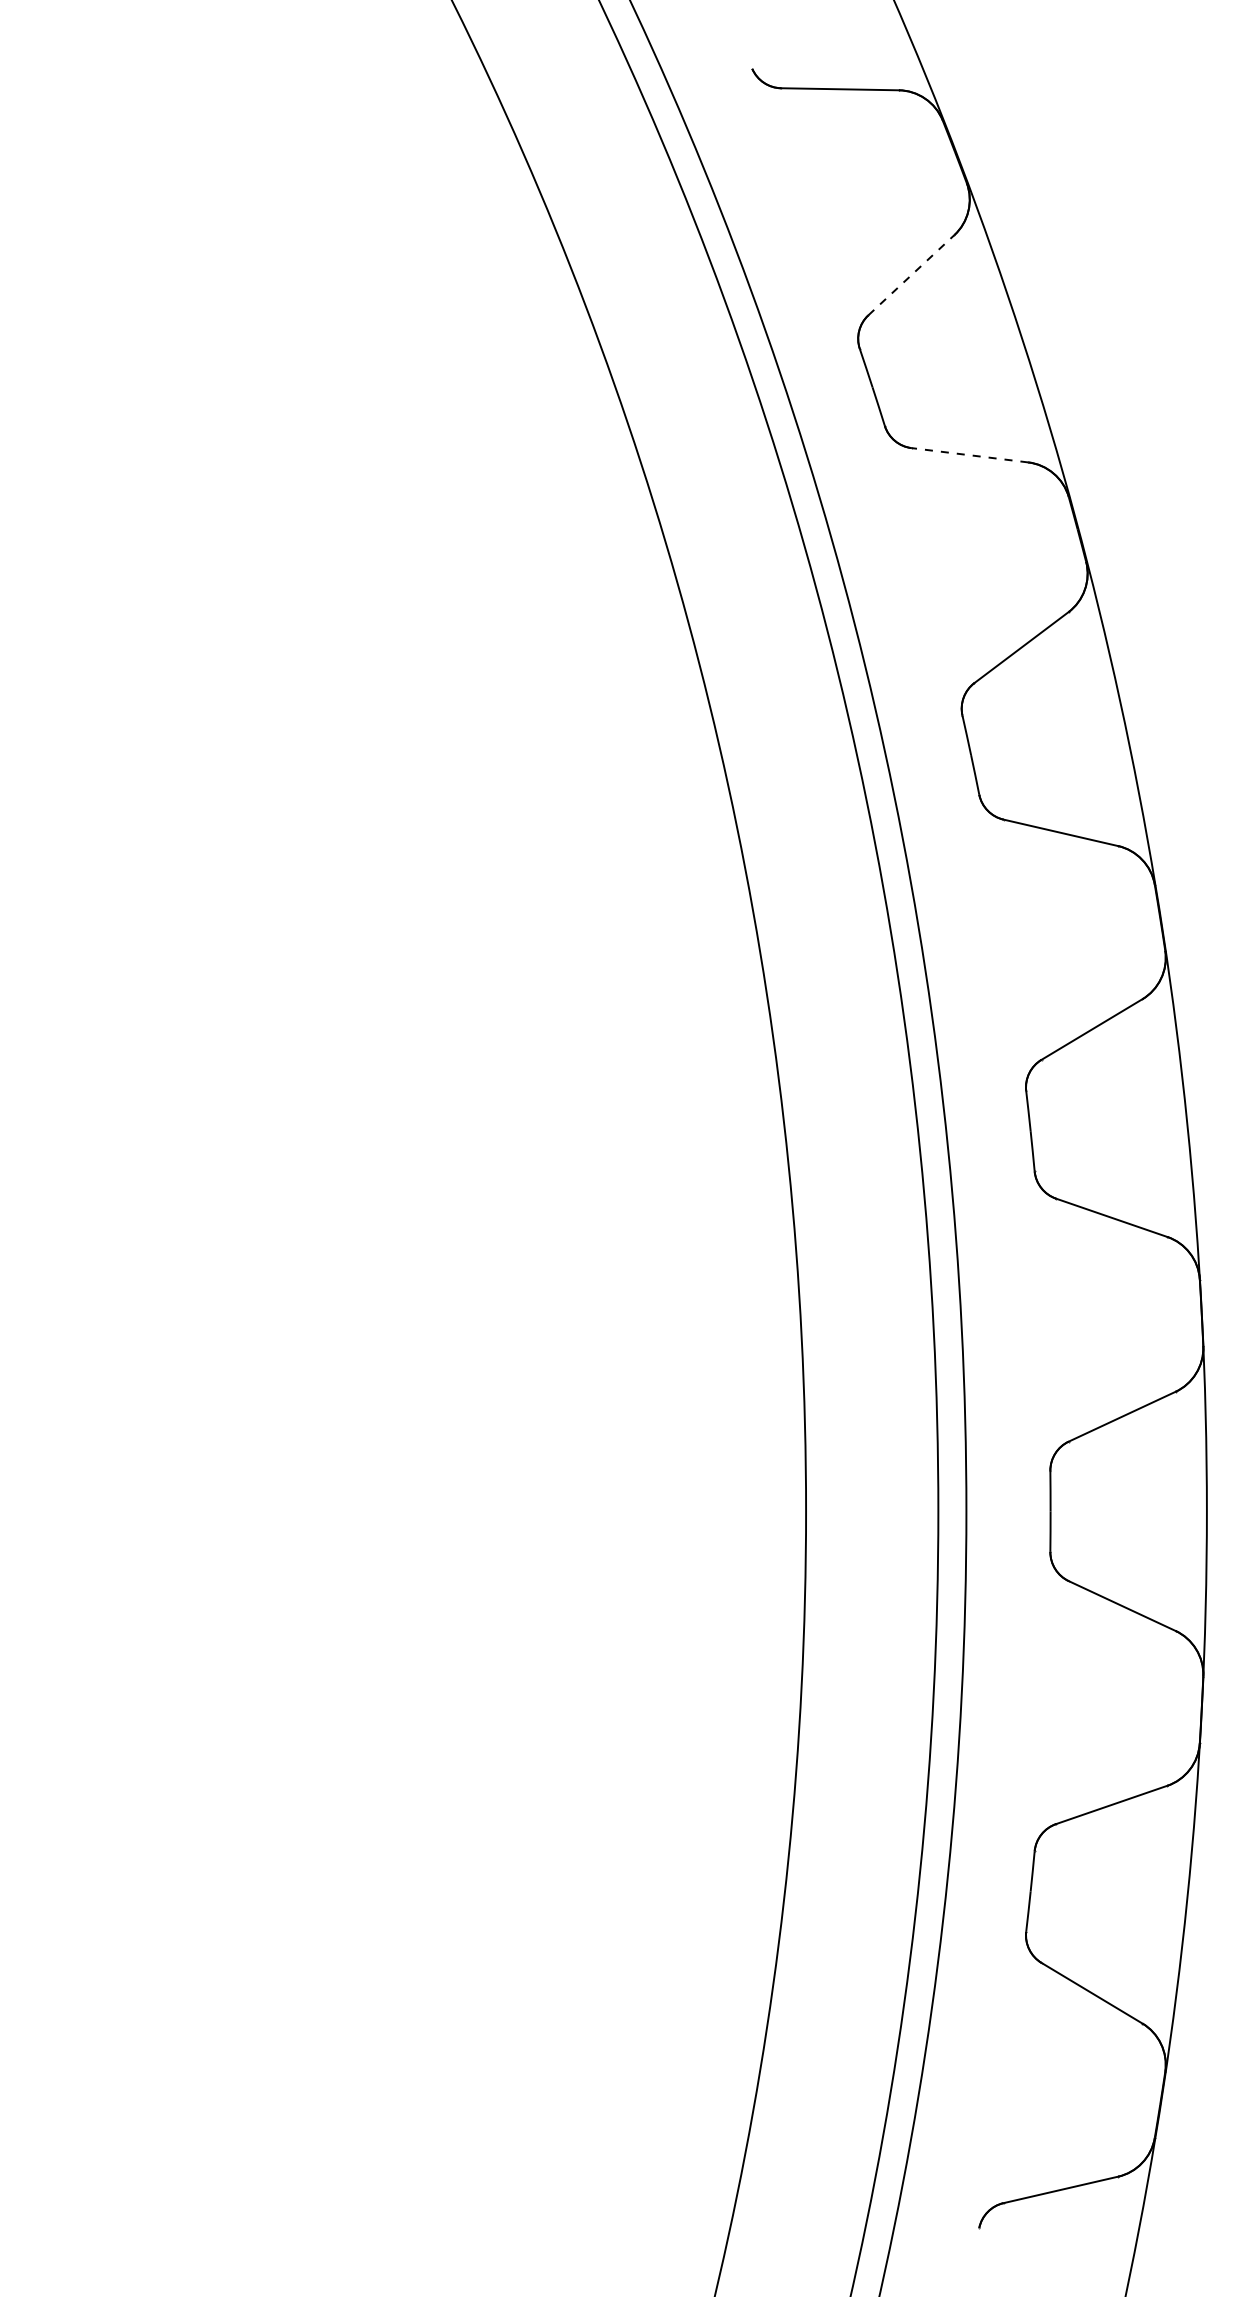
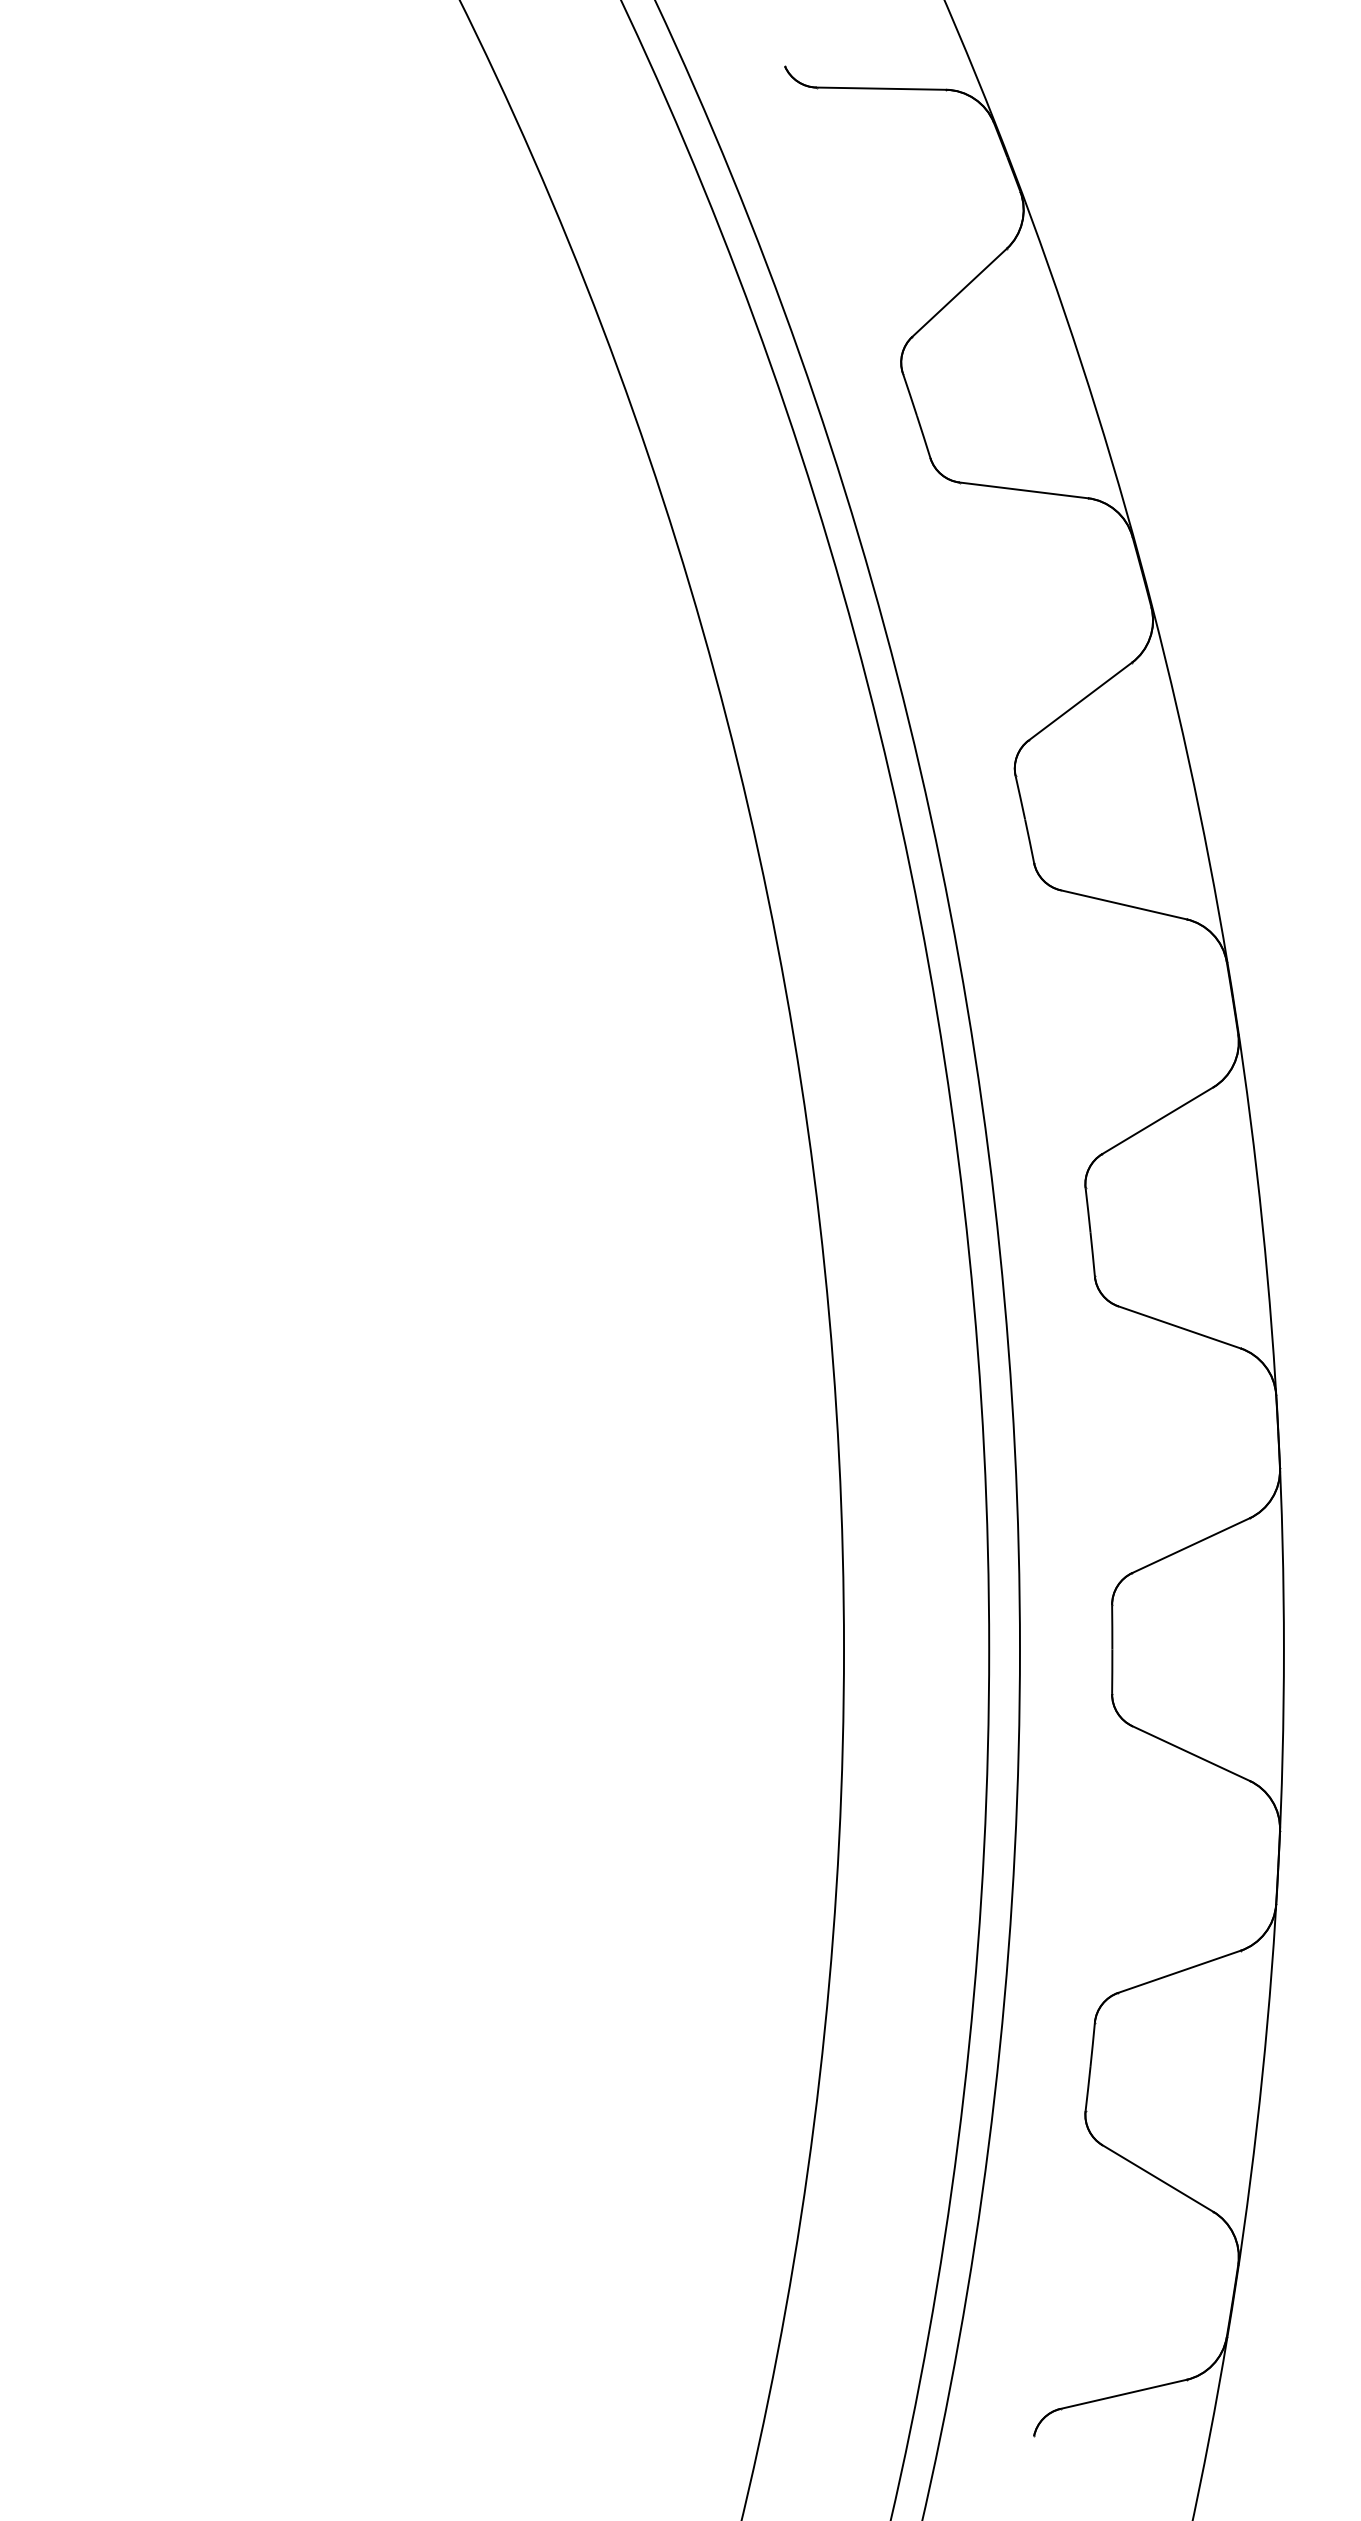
line: (911, 275) -> (959, 293), dashed -> solid
line: (969, 455) -> (1023, 490), dashed -> solid

